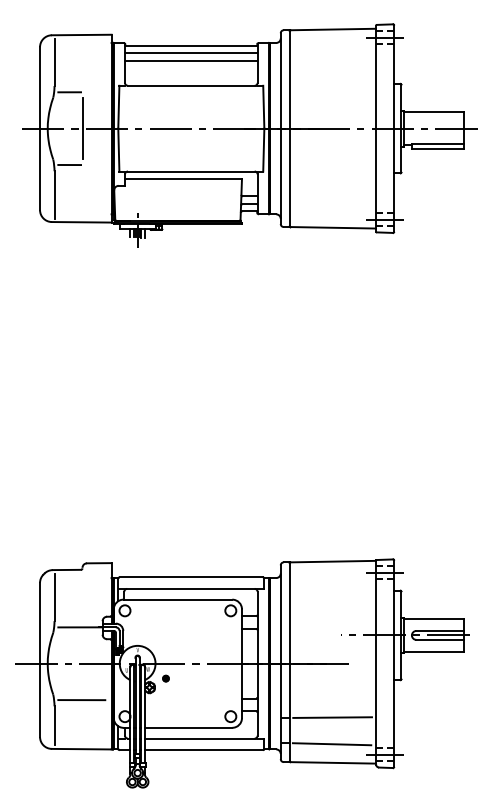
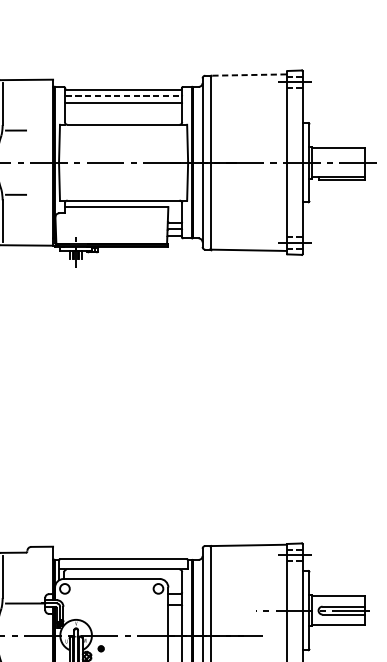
line: (333, 29) -> (249, 75), solid -> dashed
line: (191, 53) -> (123, 96), solid -> dashed
line: (82, 128) -> (27, 162), removed

